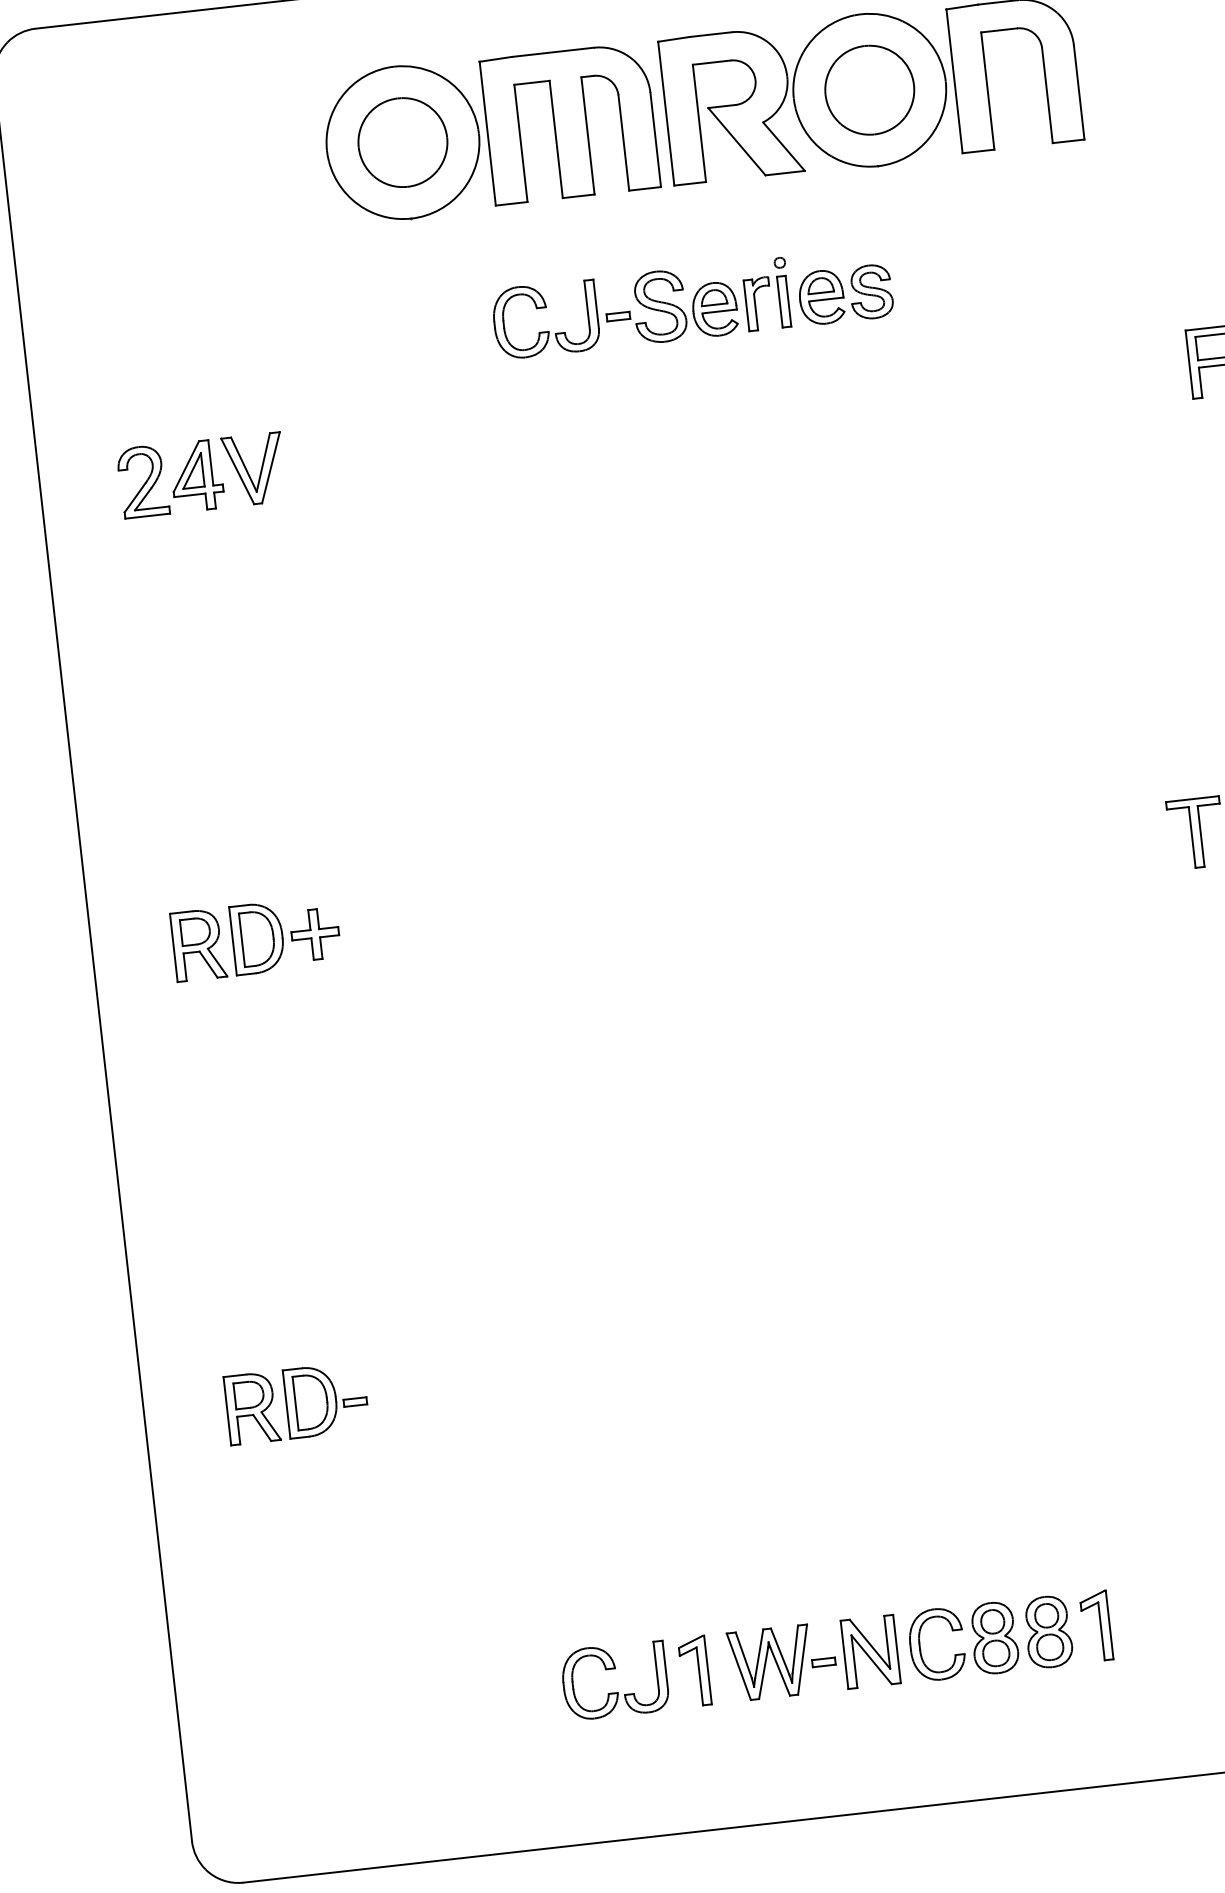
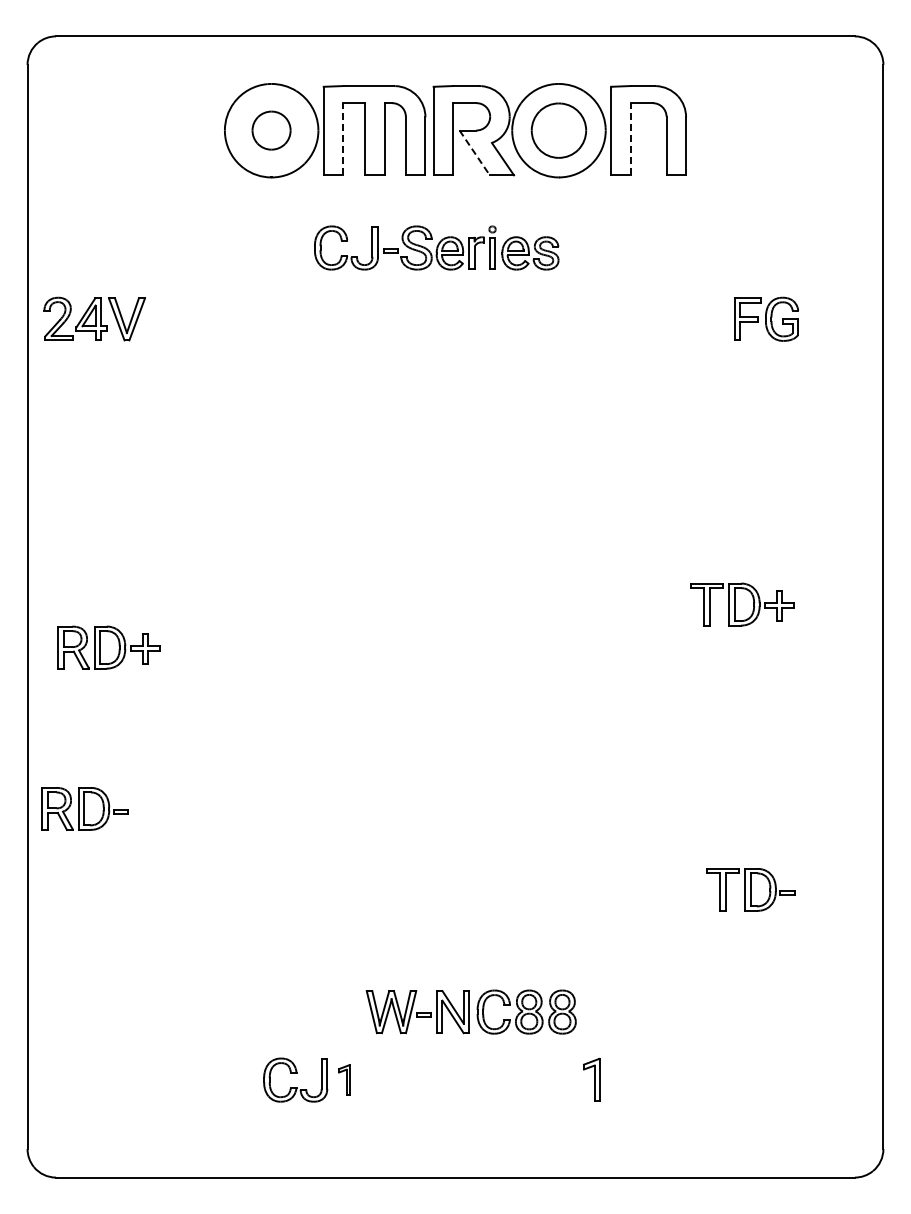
line: (987, 89) -> (630, 138), solid -> dashed
part: (402, 142) -> (271, 130), size x0.7
line: (521, 142) -> (343, 138), solid -> dashed
line: (736, 142) -> (474, 153), solid -> dashed
part: (201, 474) -> (94, 318), moved
part: (255, 938) -> (108, 647), moved
part: (295, 1402) -> (84, 808), moved
part: (898, 1647) -> (470, 1011), moved
part: (694, 1670) -> (344, 1079), size x0.7

